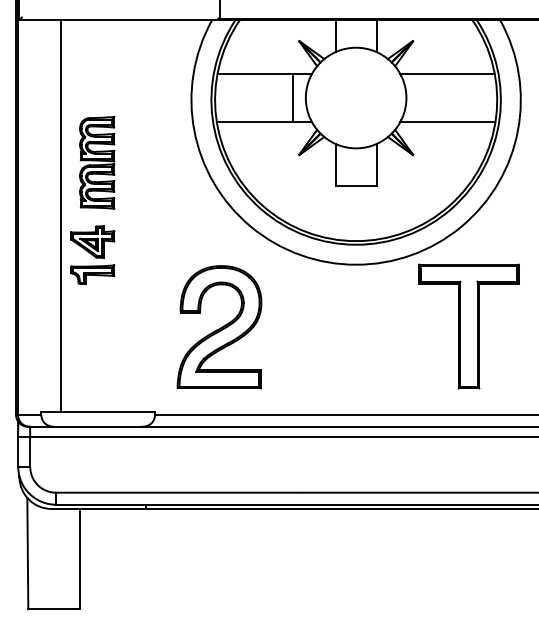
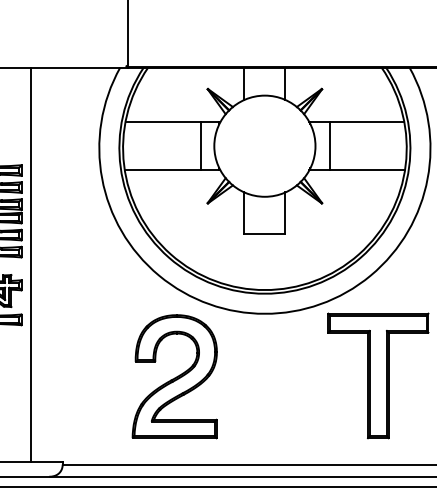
line: (420, 97) -> (329, 145), added
line: (123, 215) -> (30, 264), added
part: (219, 327) -> (174, 376), moved

